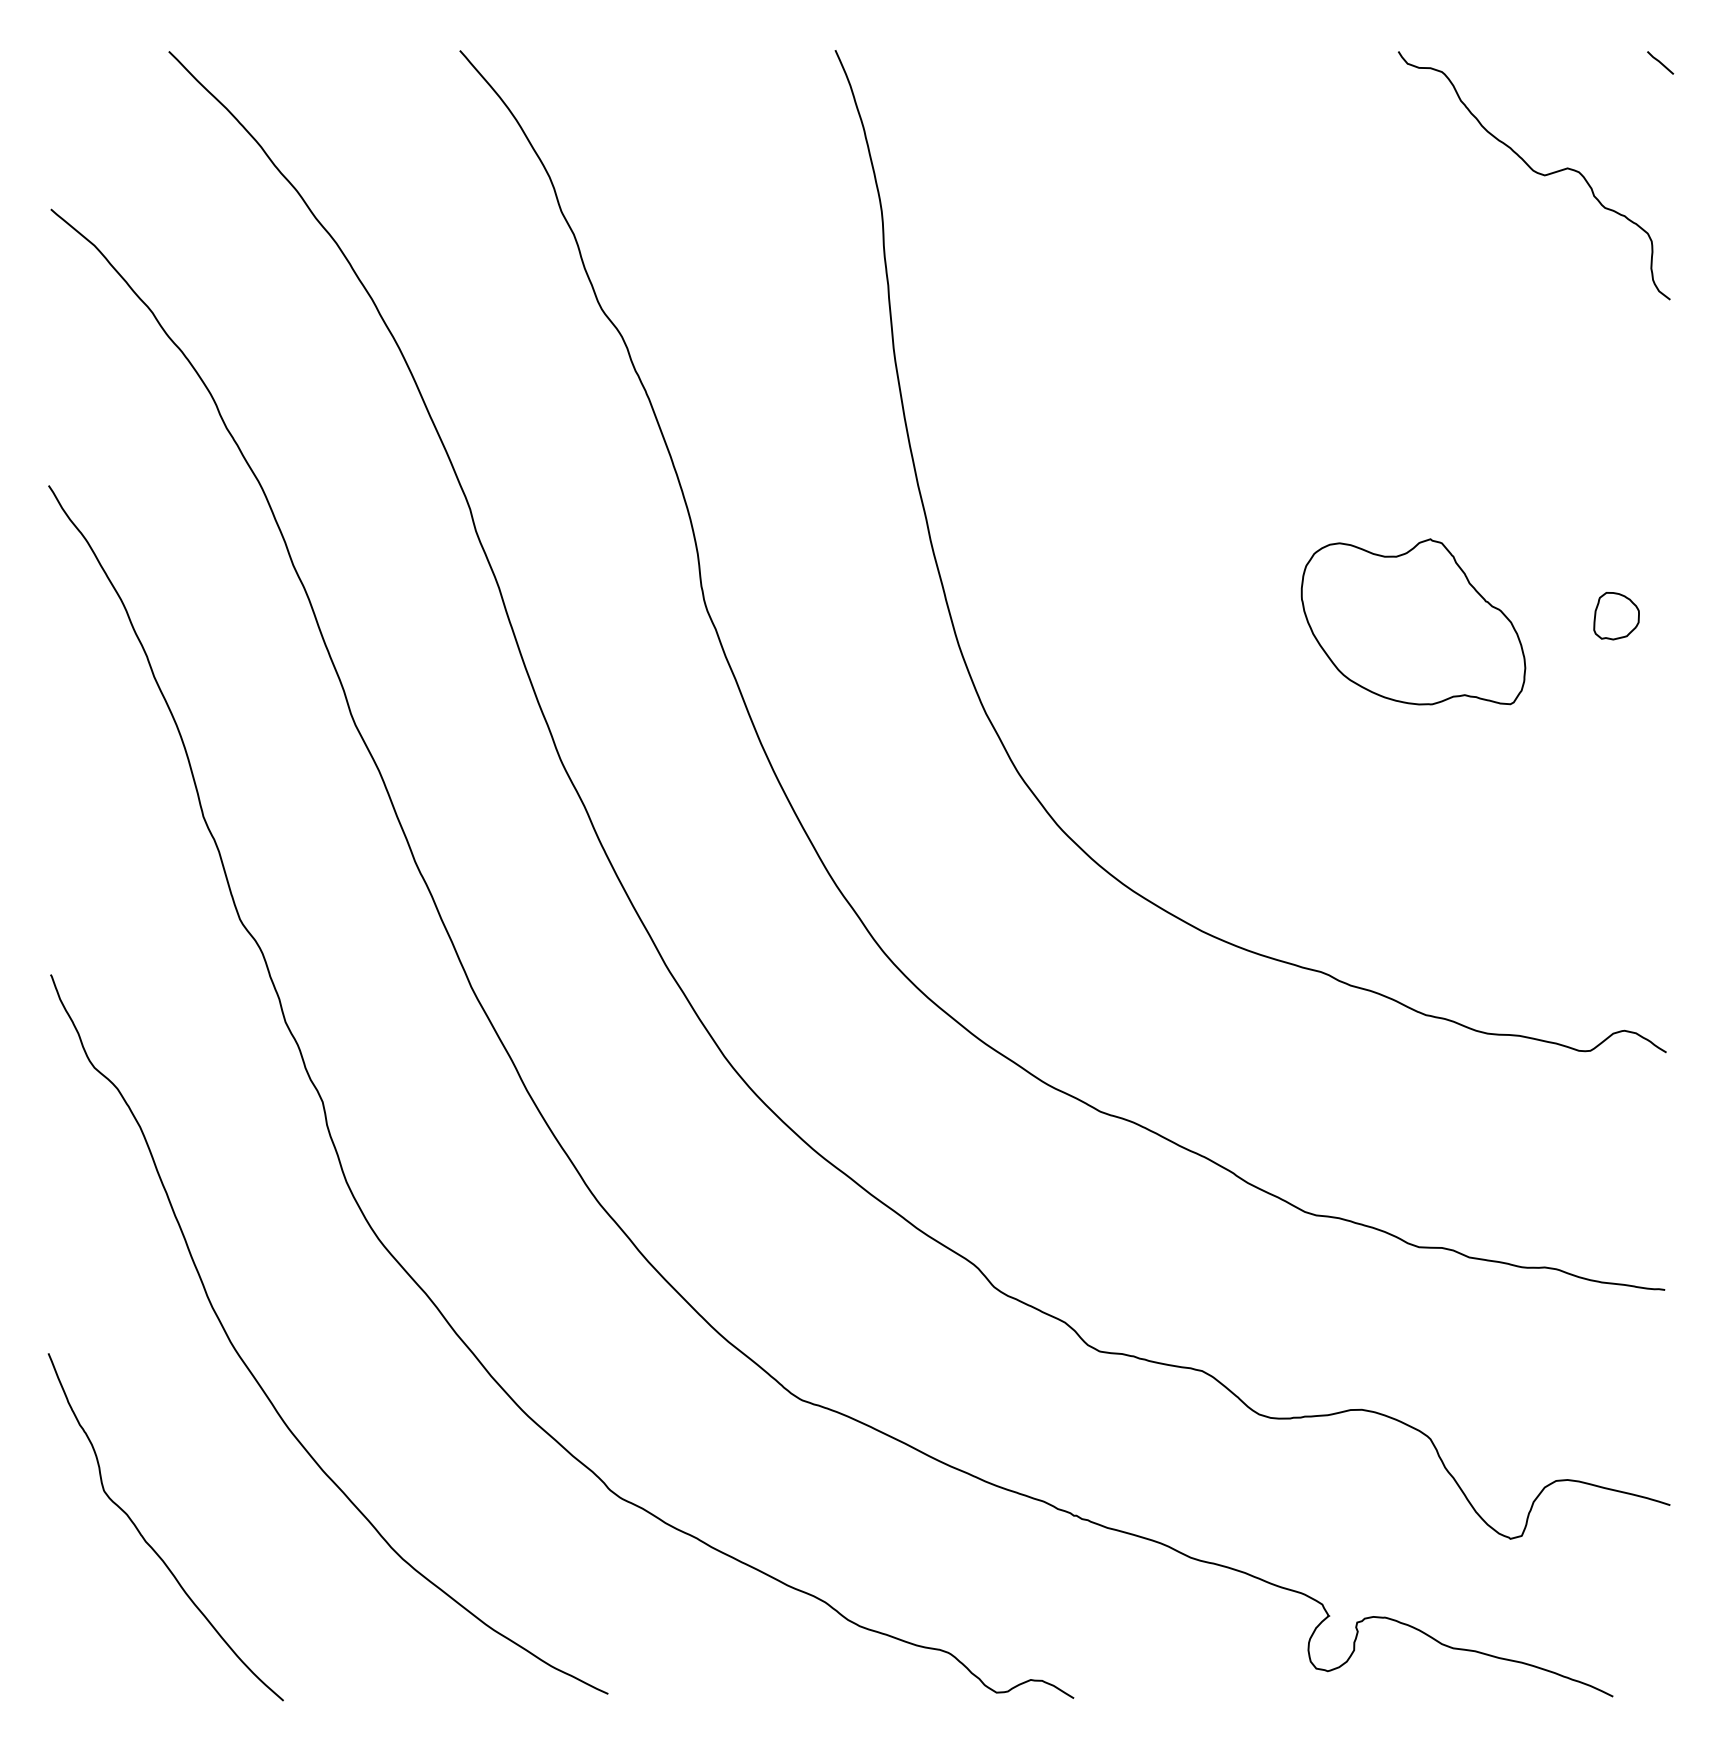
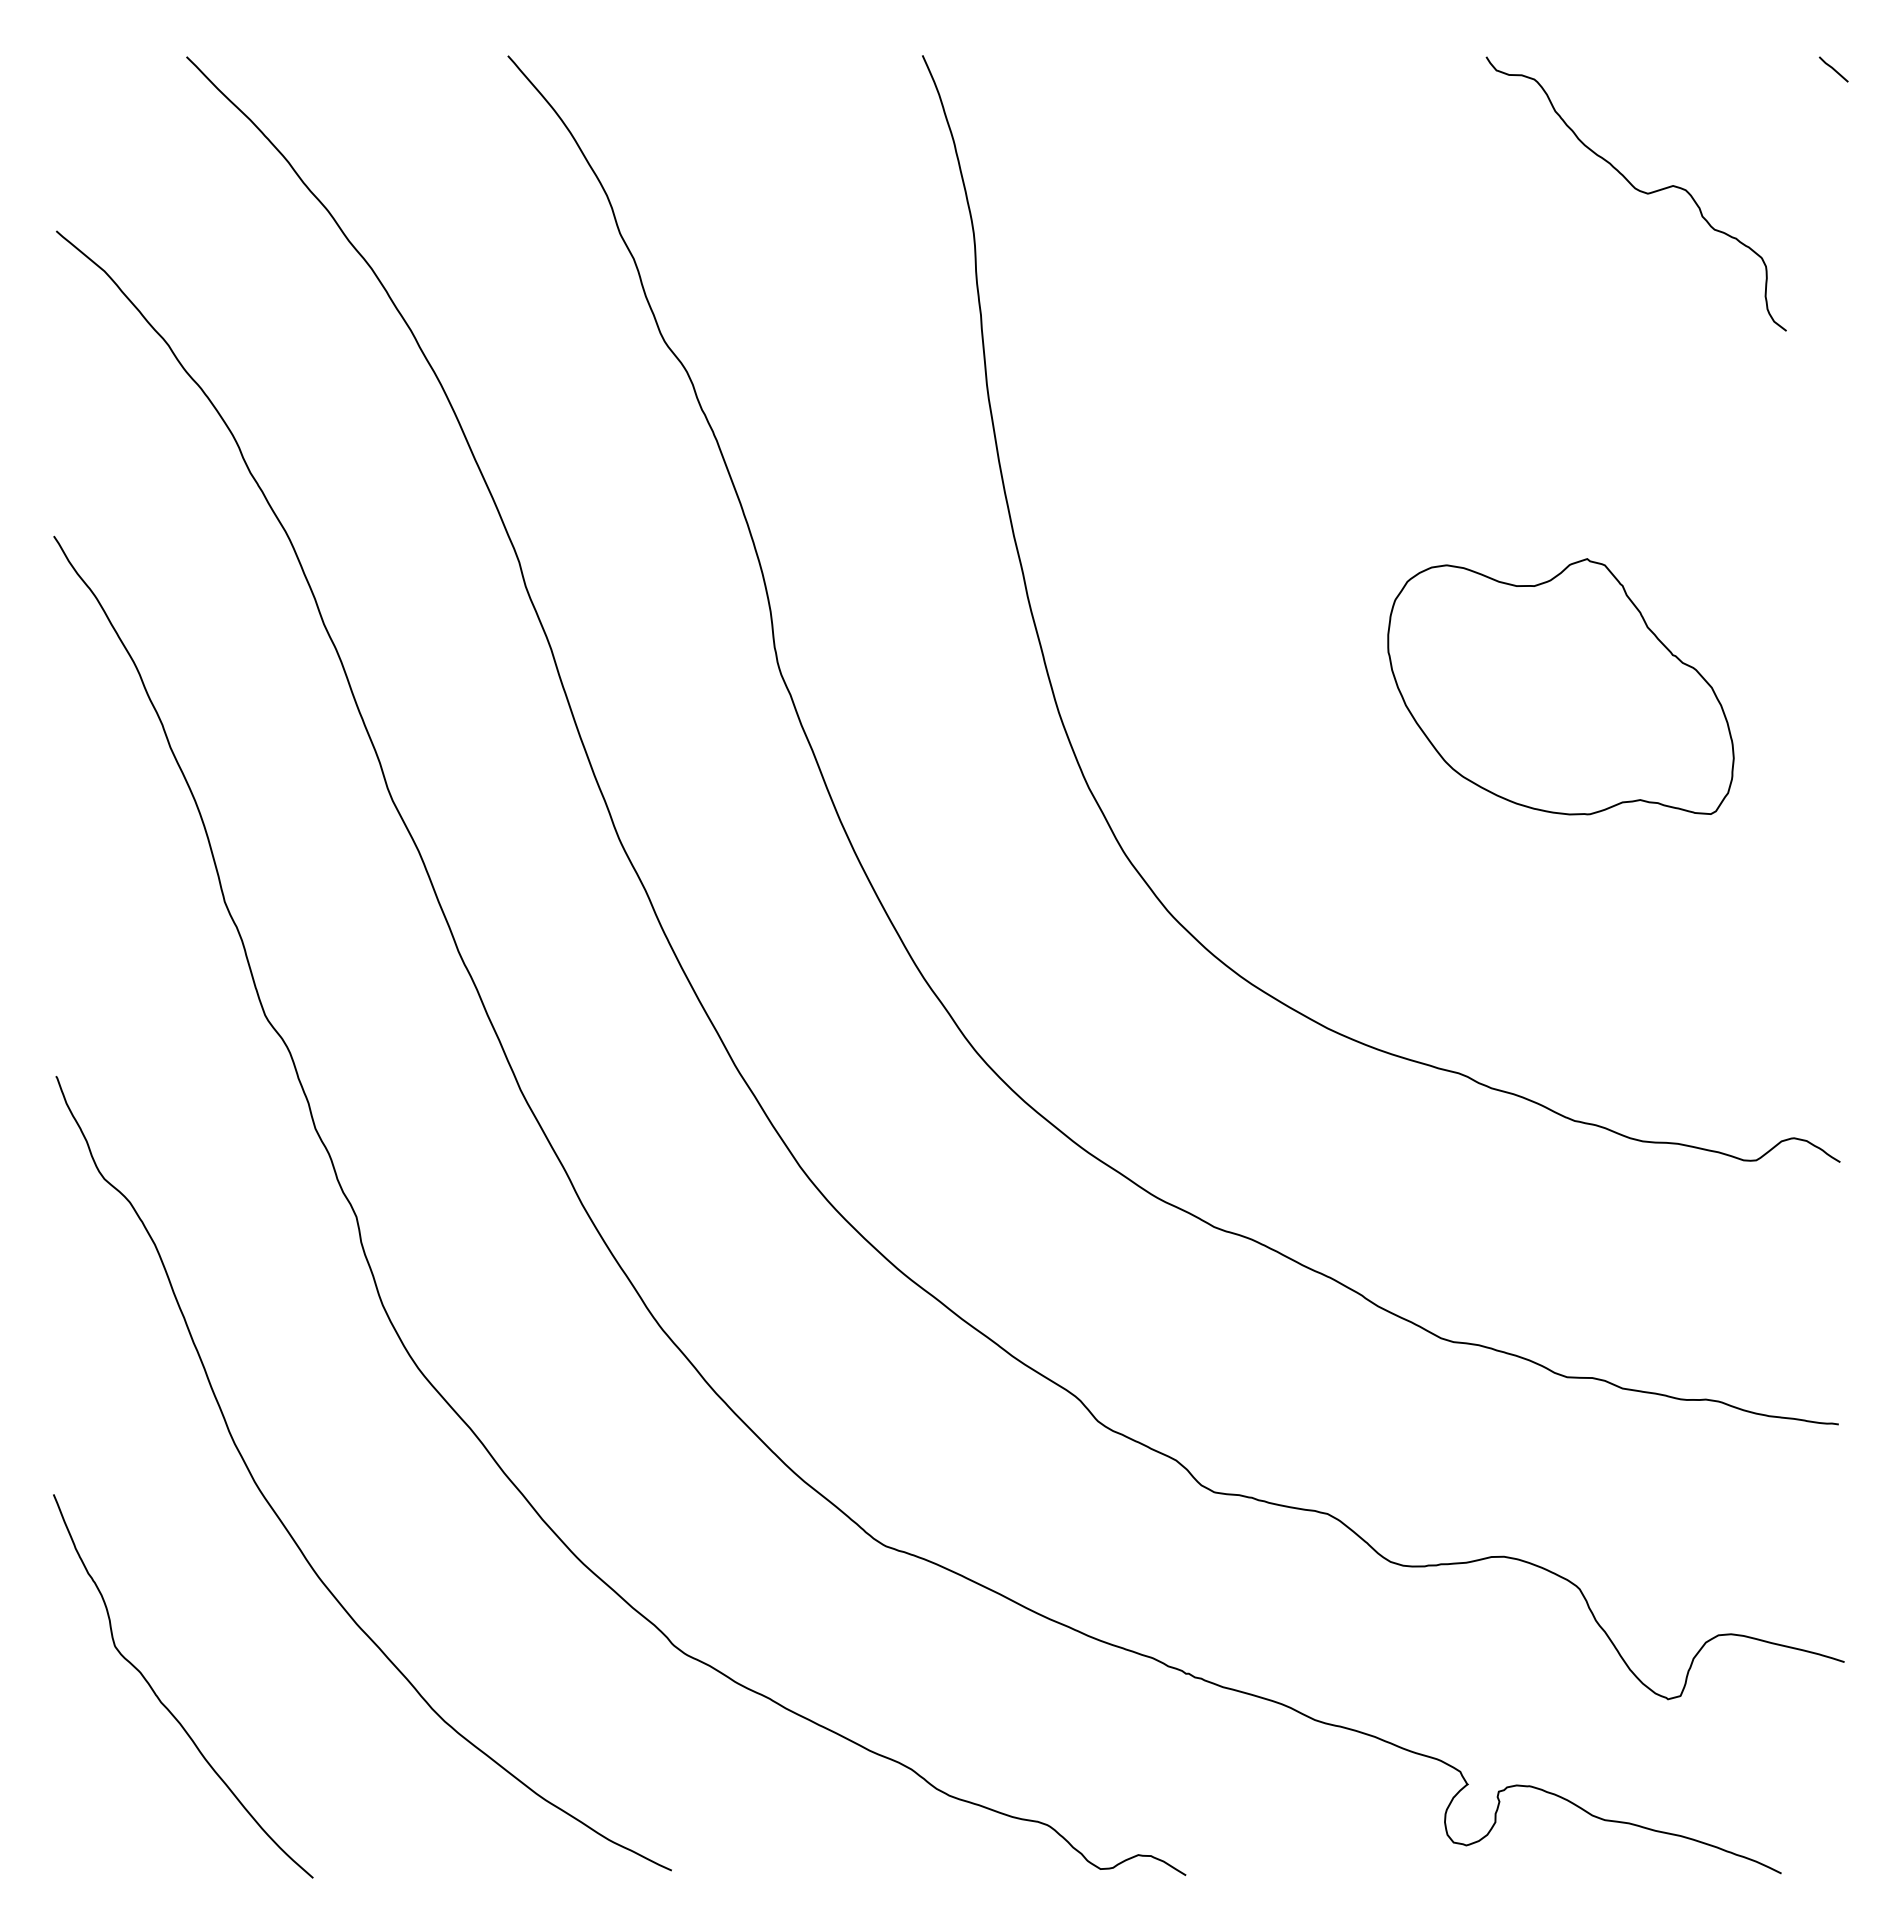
curve: (1534, 172) -> (1636, 190), moved
part: (1615, 616) -> (1784, 680), removed
part: (1413, 621) -> (1560, 686), size x1.4

